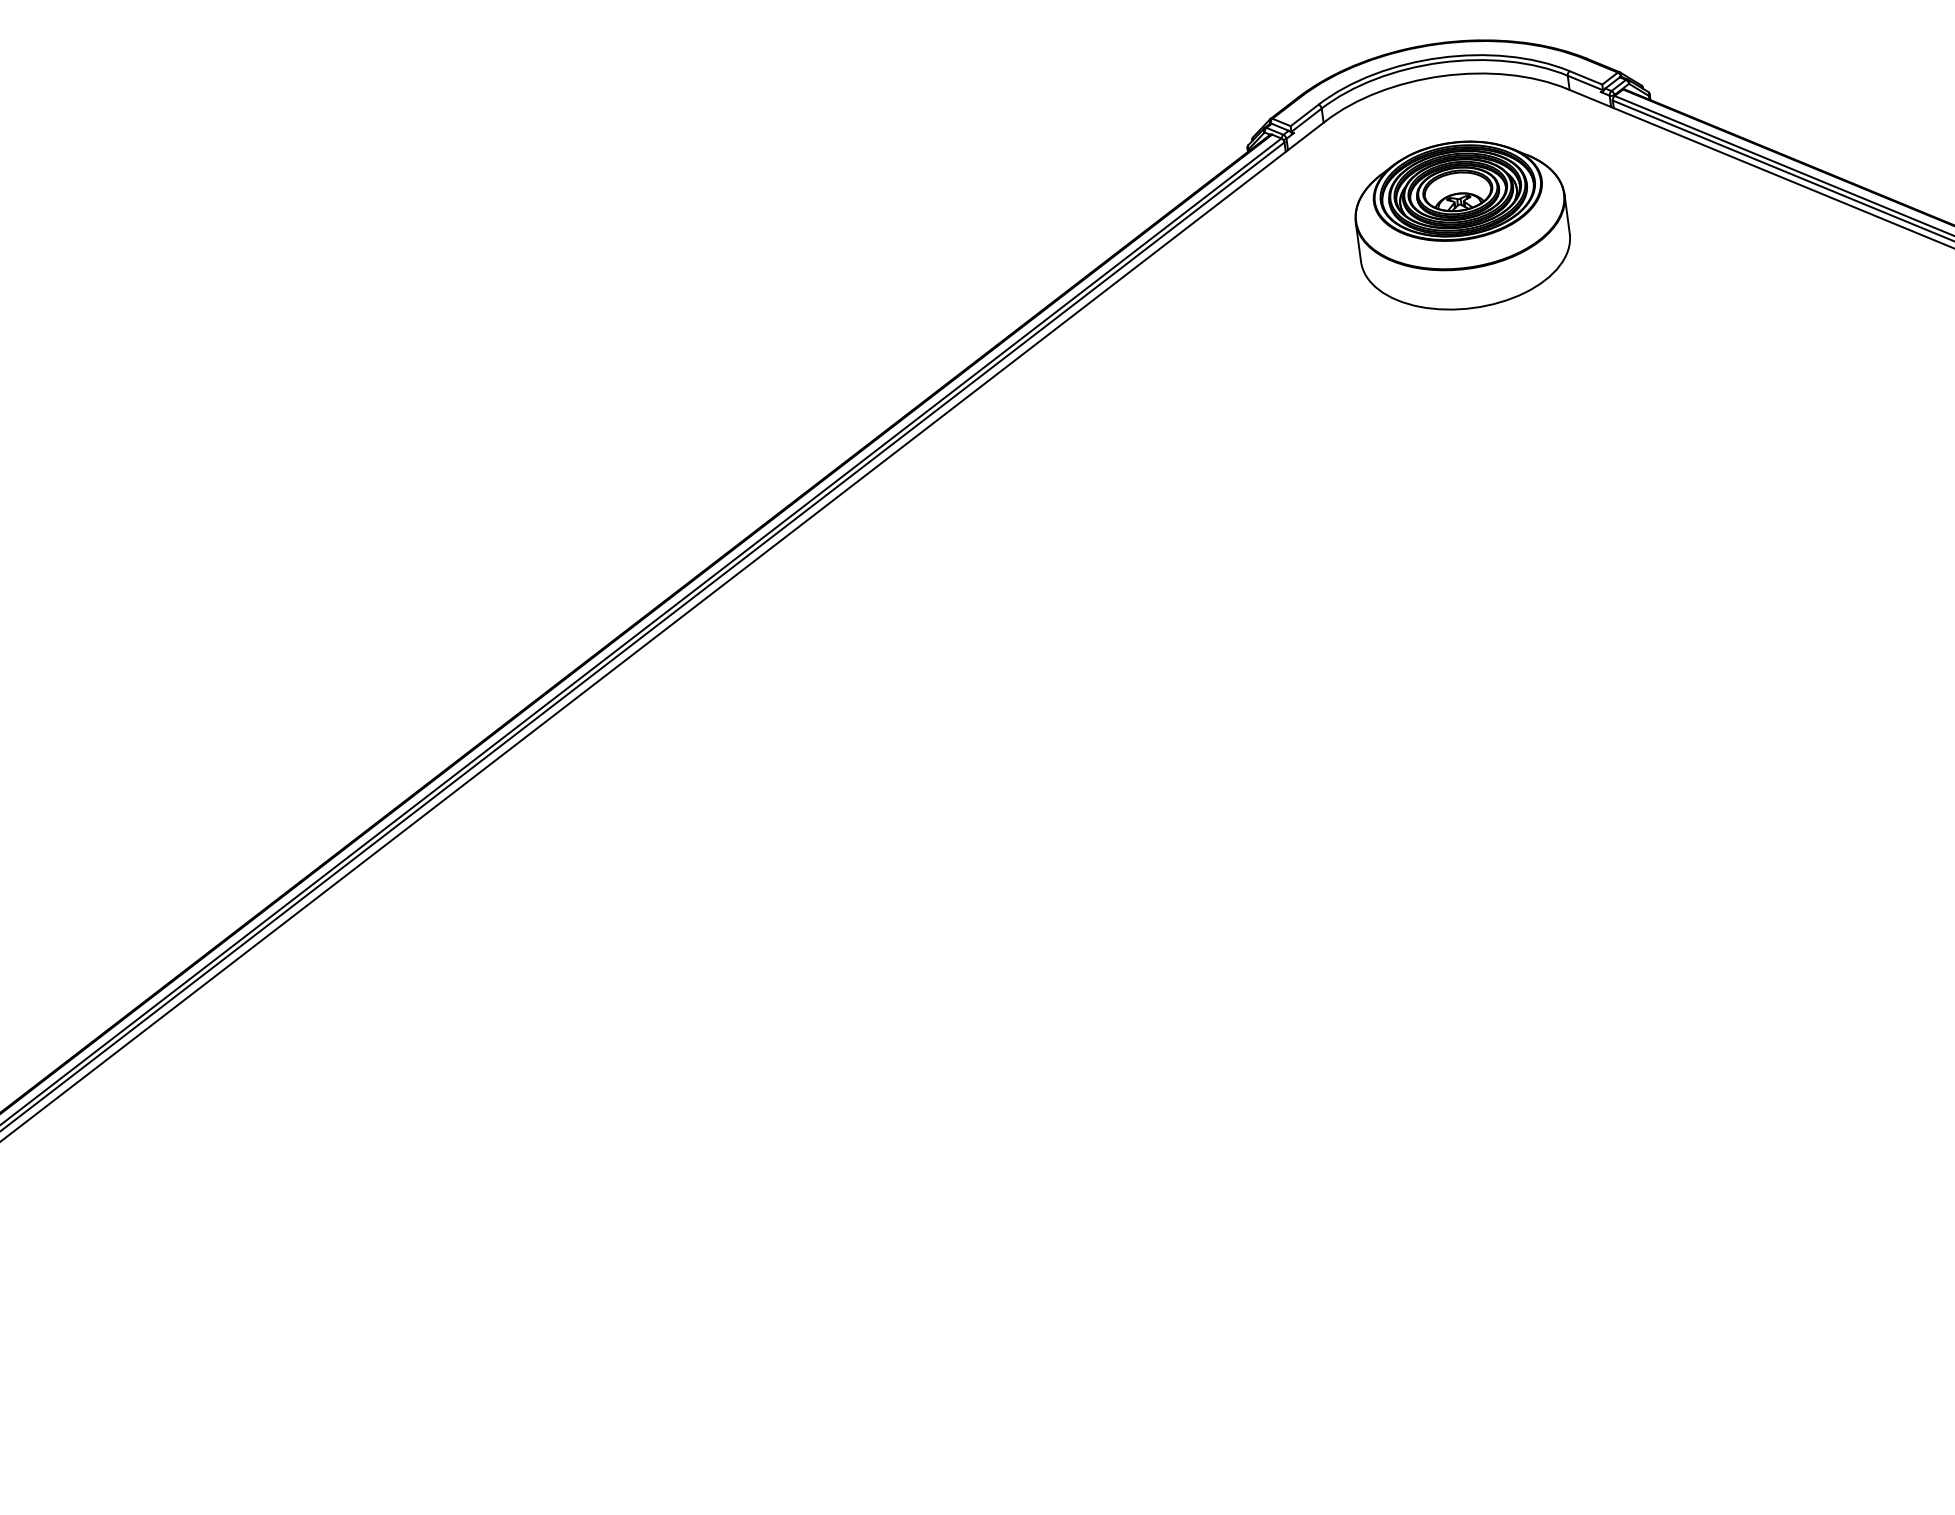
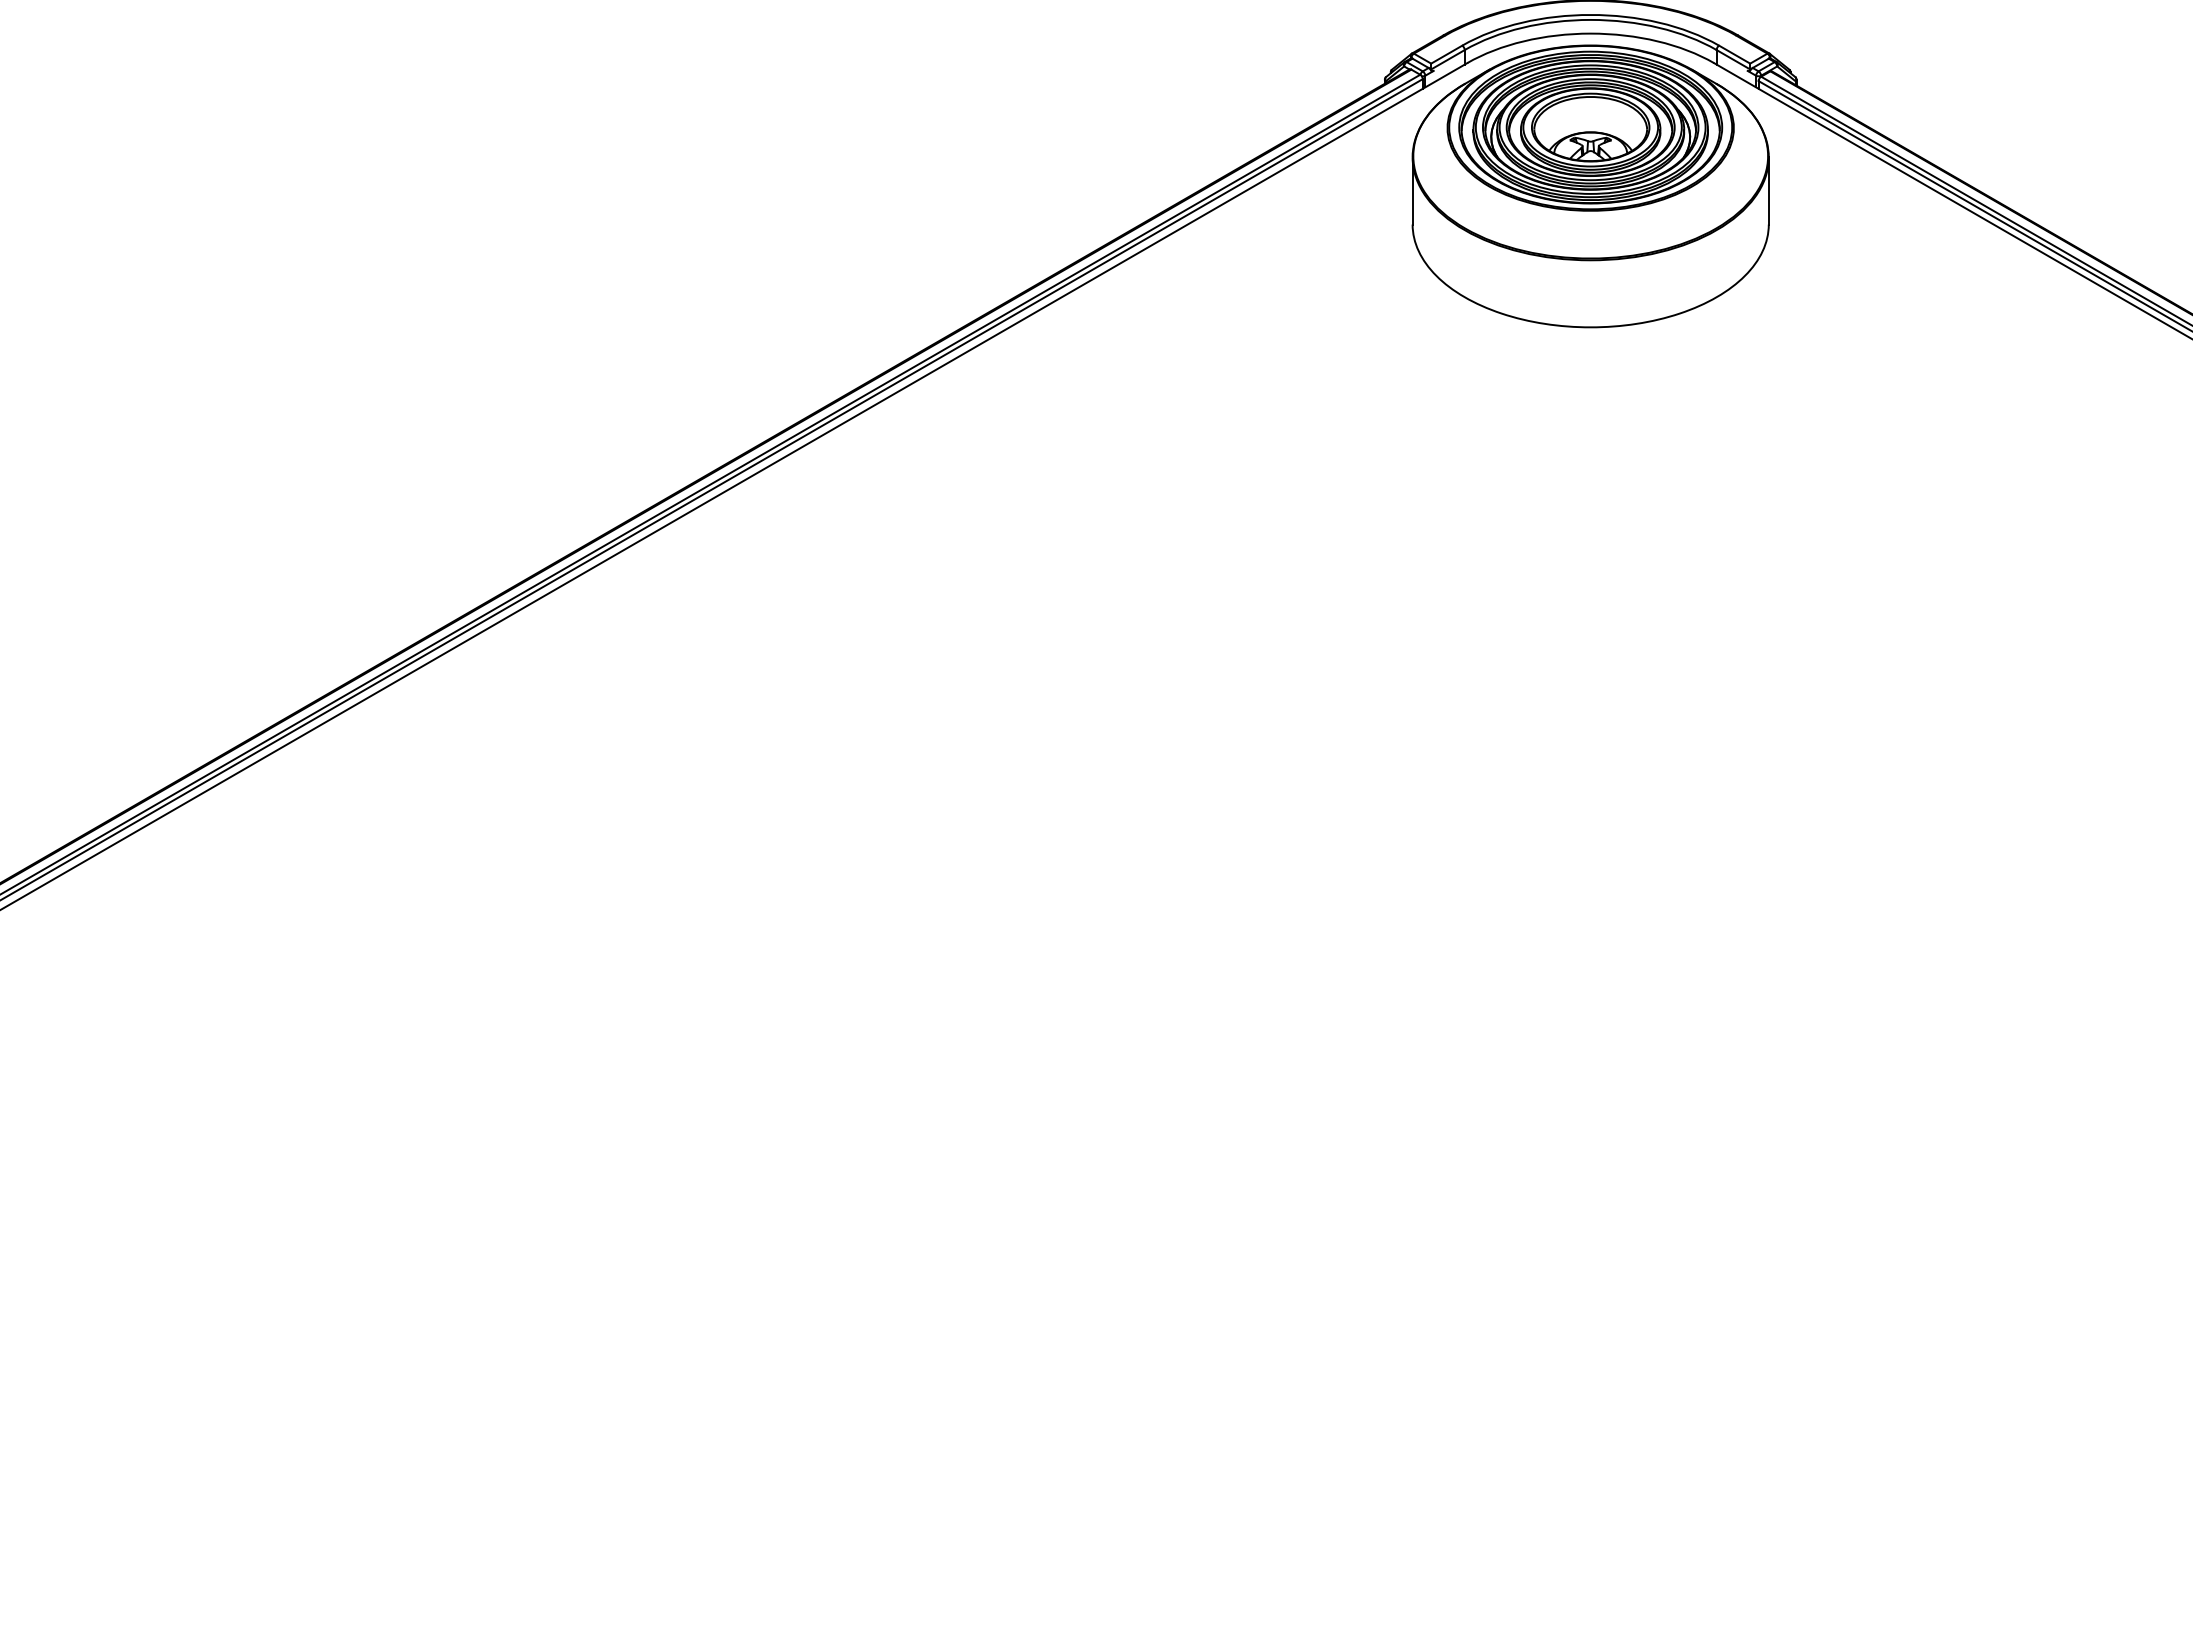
part: (1462, 225) -> (1590, 186), size x1.67

